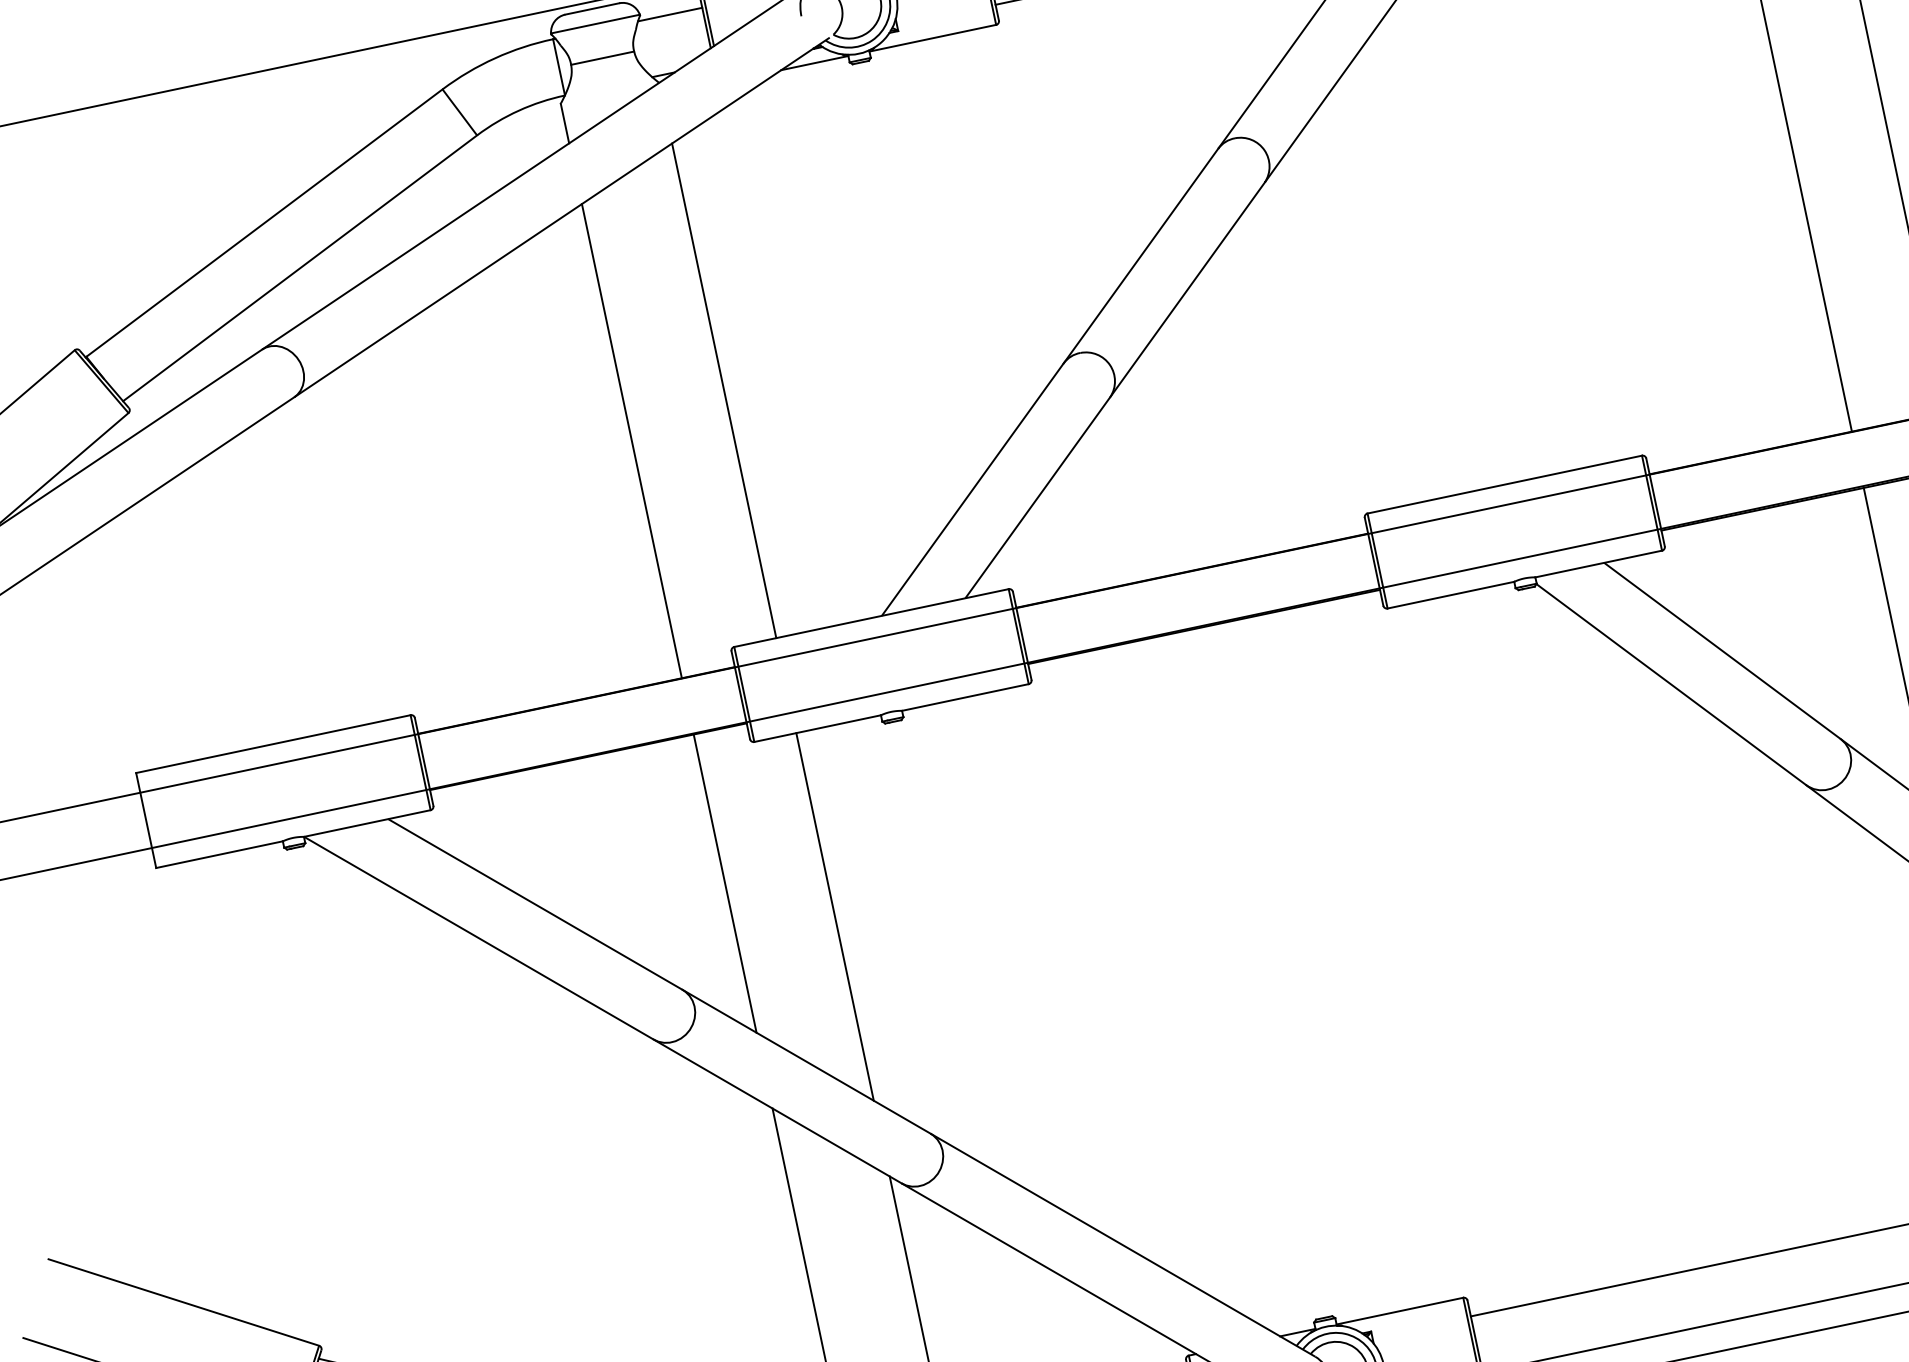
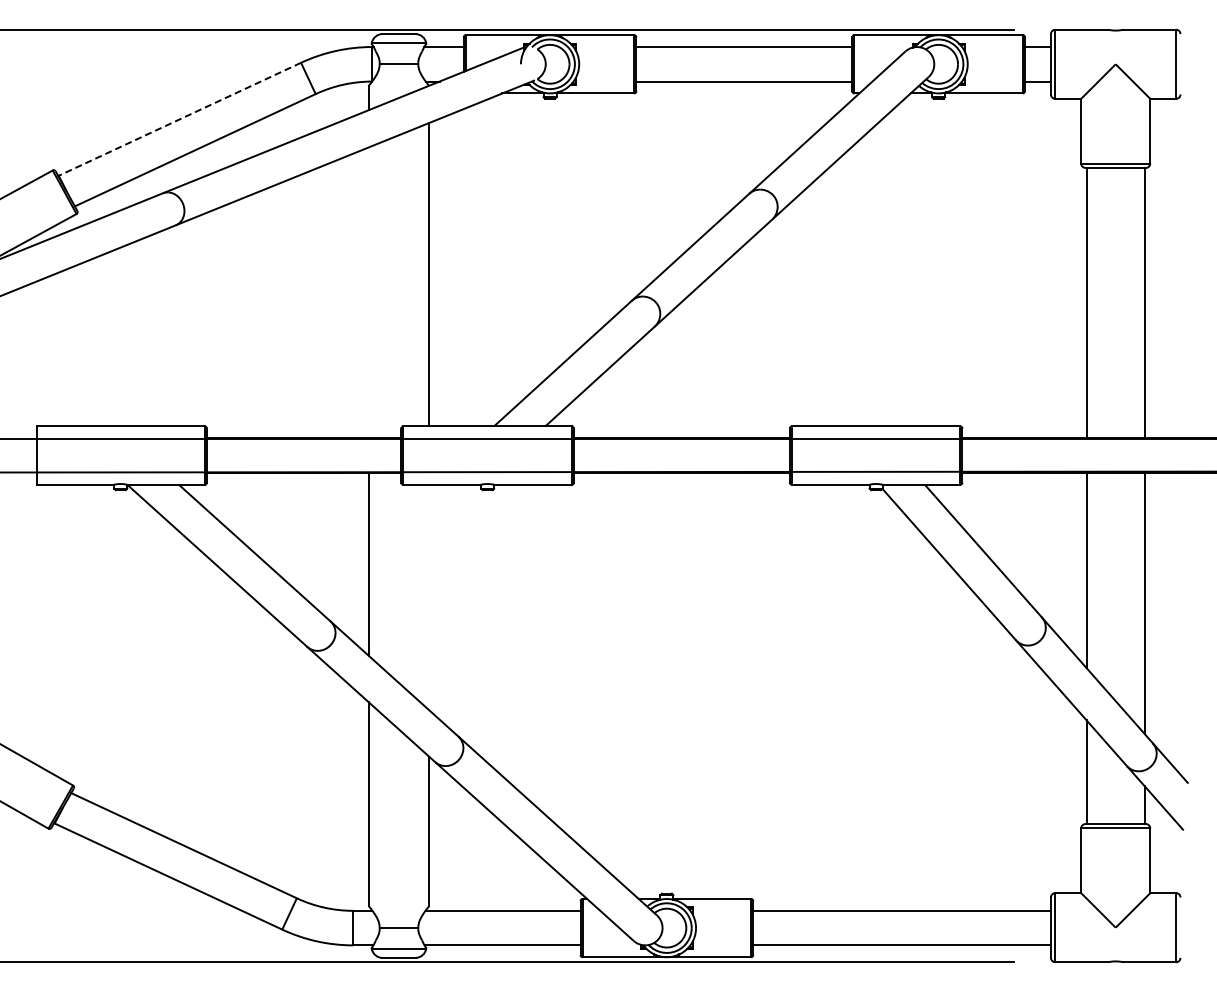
line: (263, 223) -> (179, 119), solid -> dashed
line: (631, 440) -> (368, 292), removed
line: (835, 916) -> (429, 597), removed

